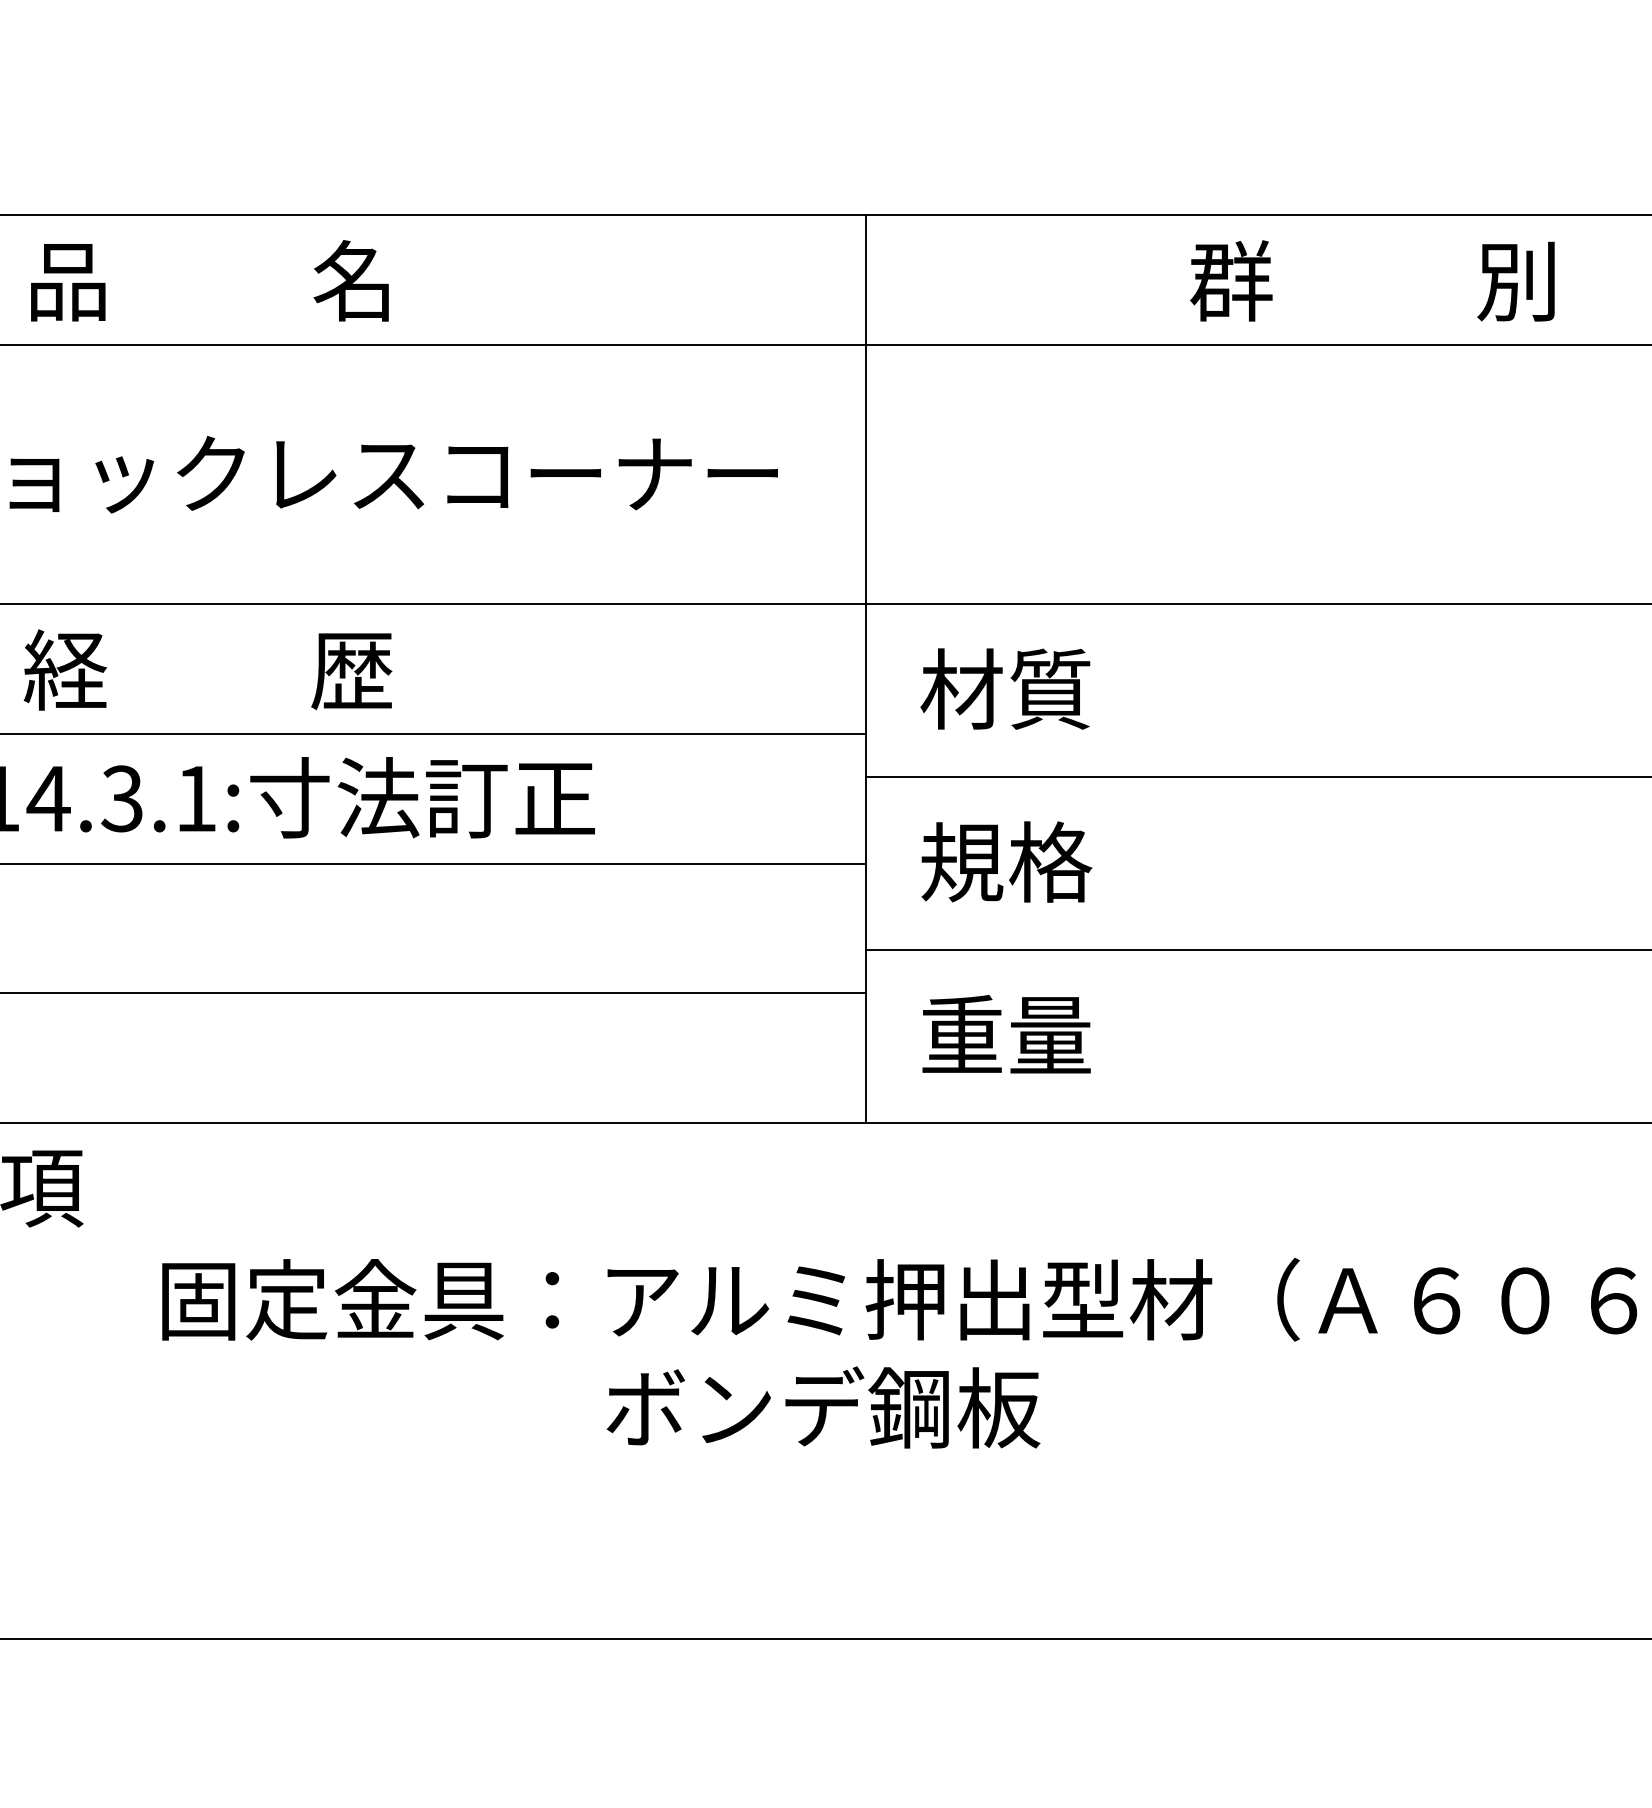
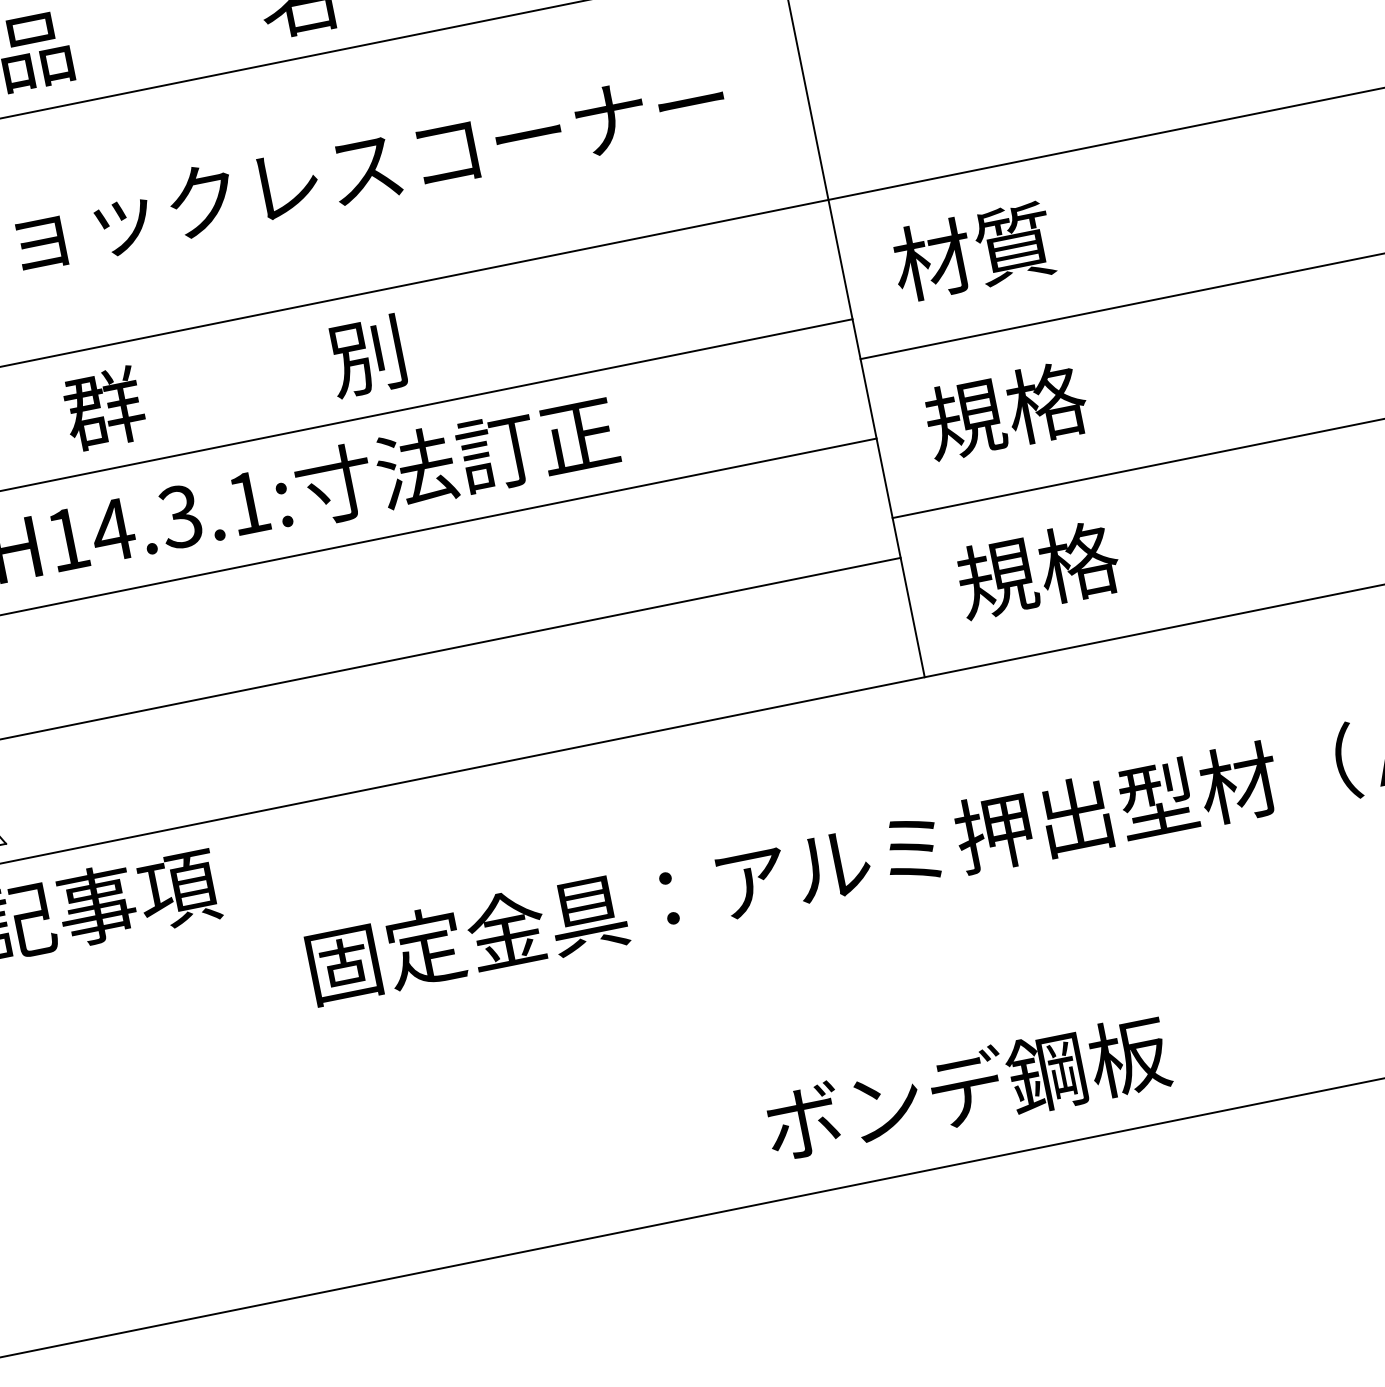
text: (207, 669) -> (235, 381), 経          歴 -> 群          別
text: (1006, 1034) -> (1038, 569), 重量 -> 規格
text: (823, 1407) -> (967, 1088), moved

